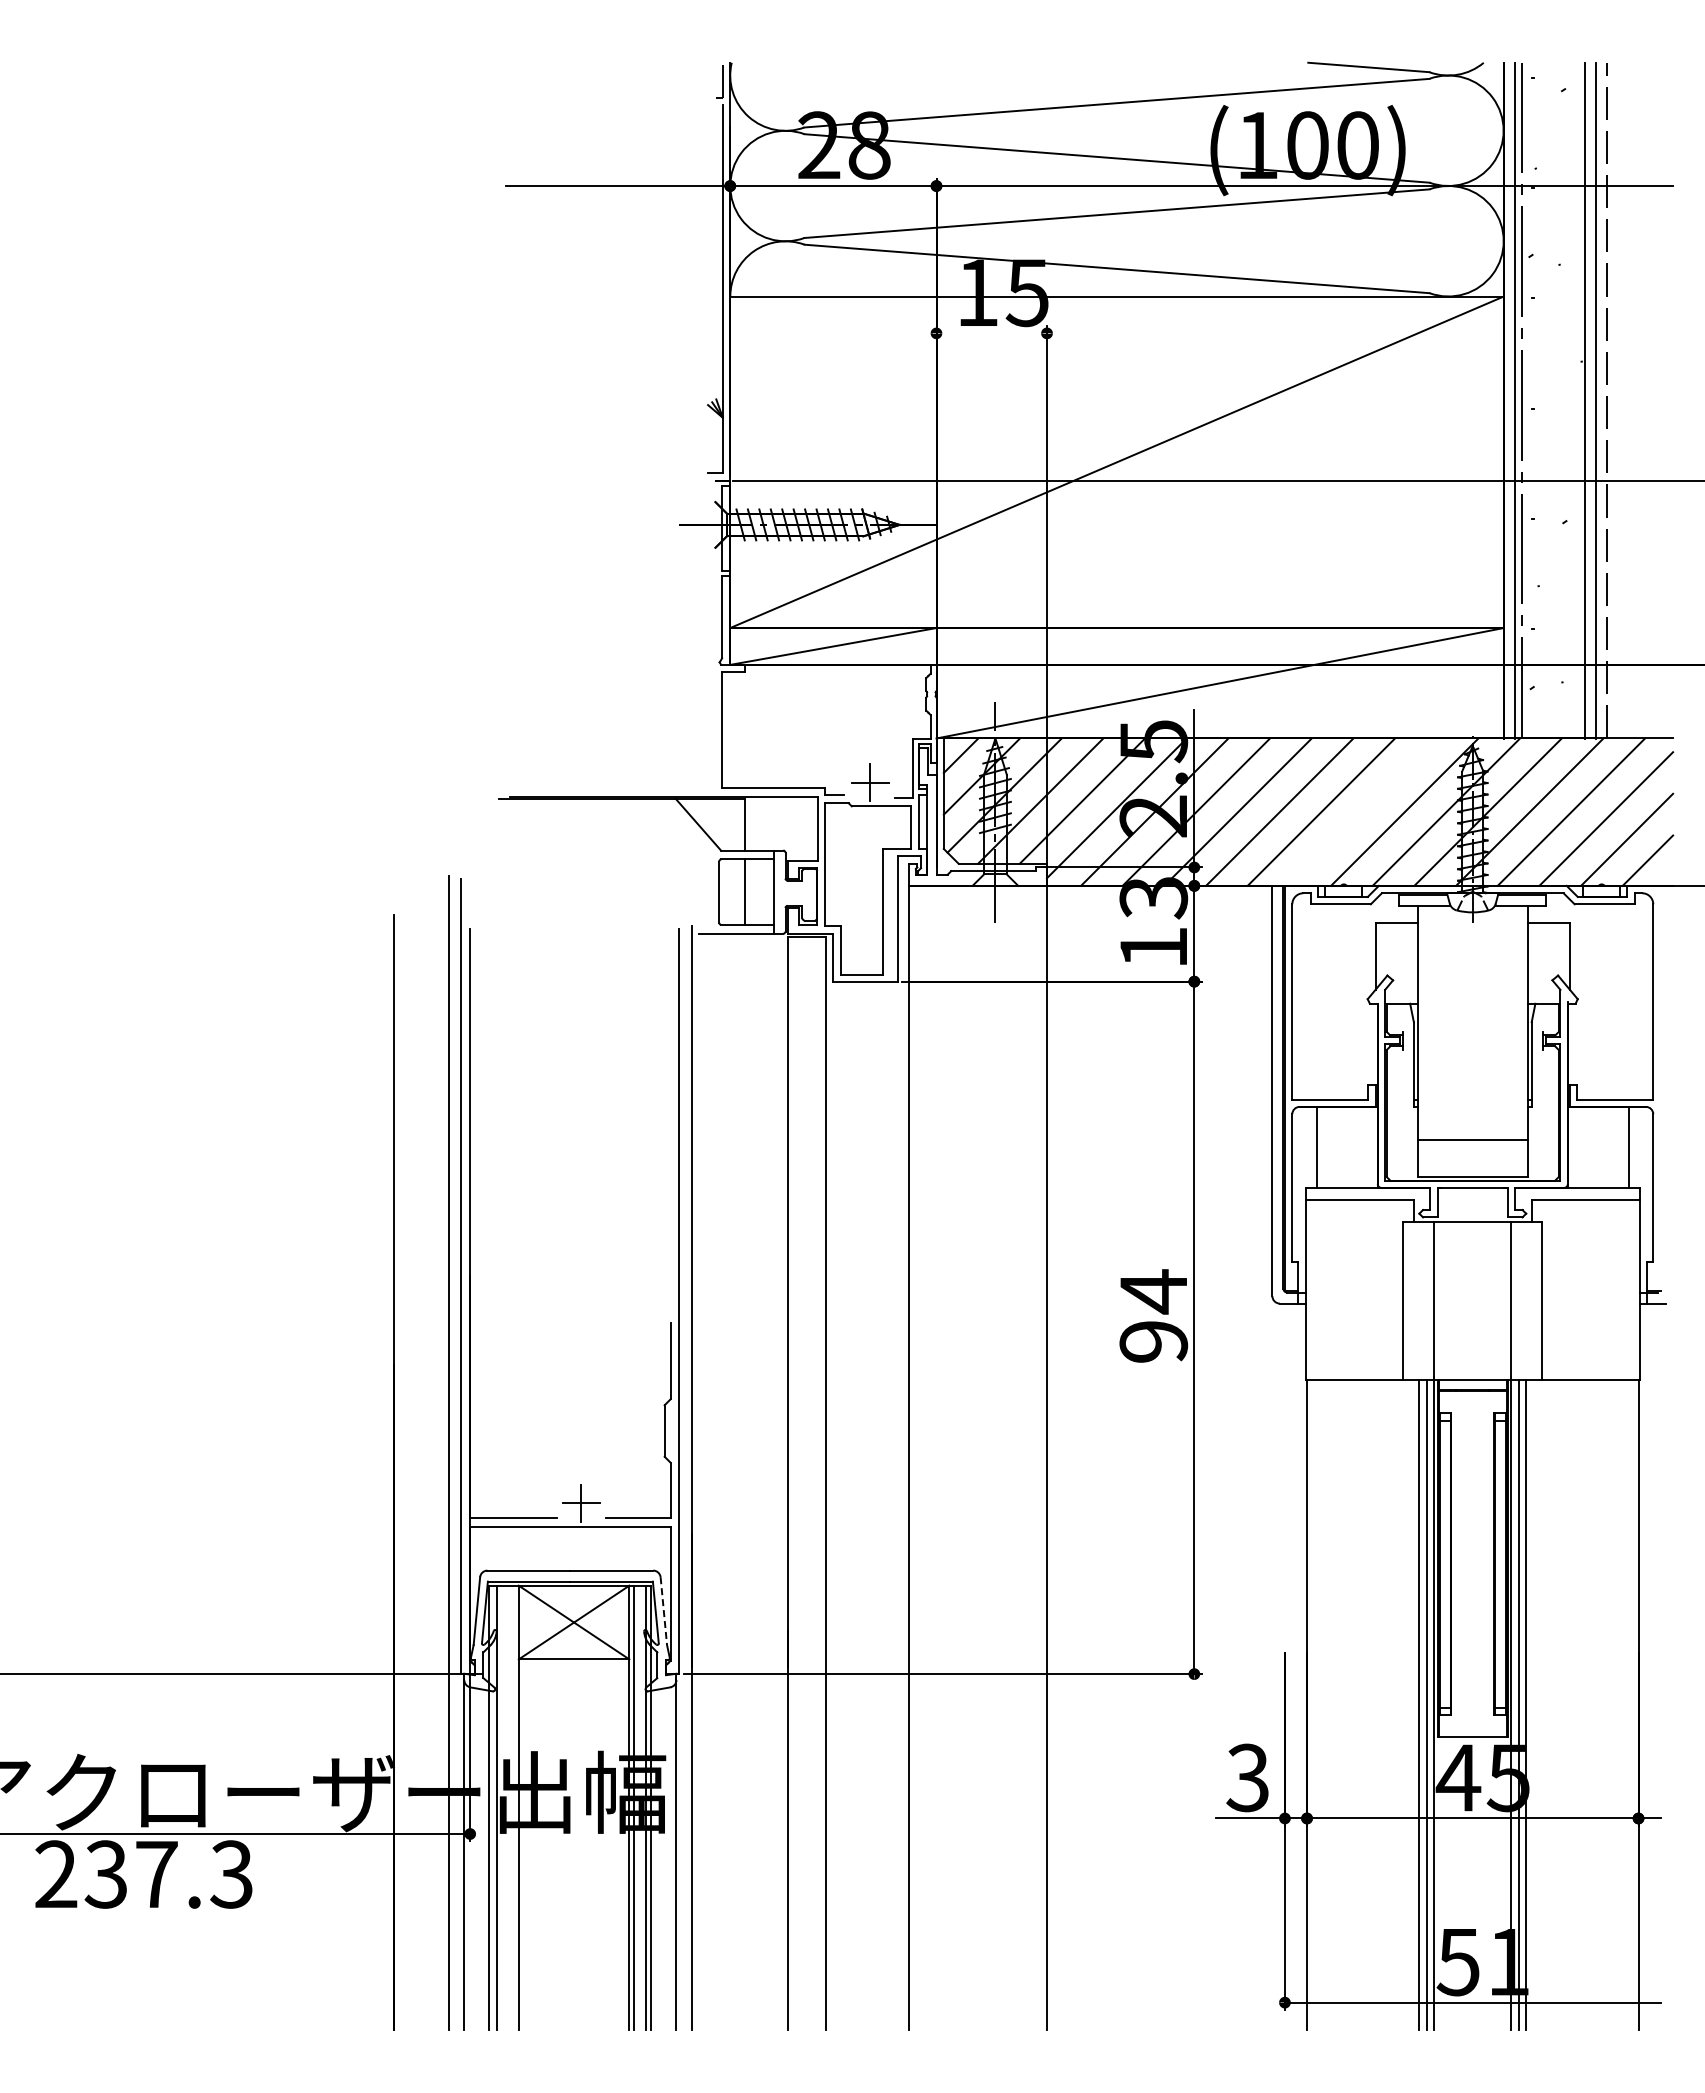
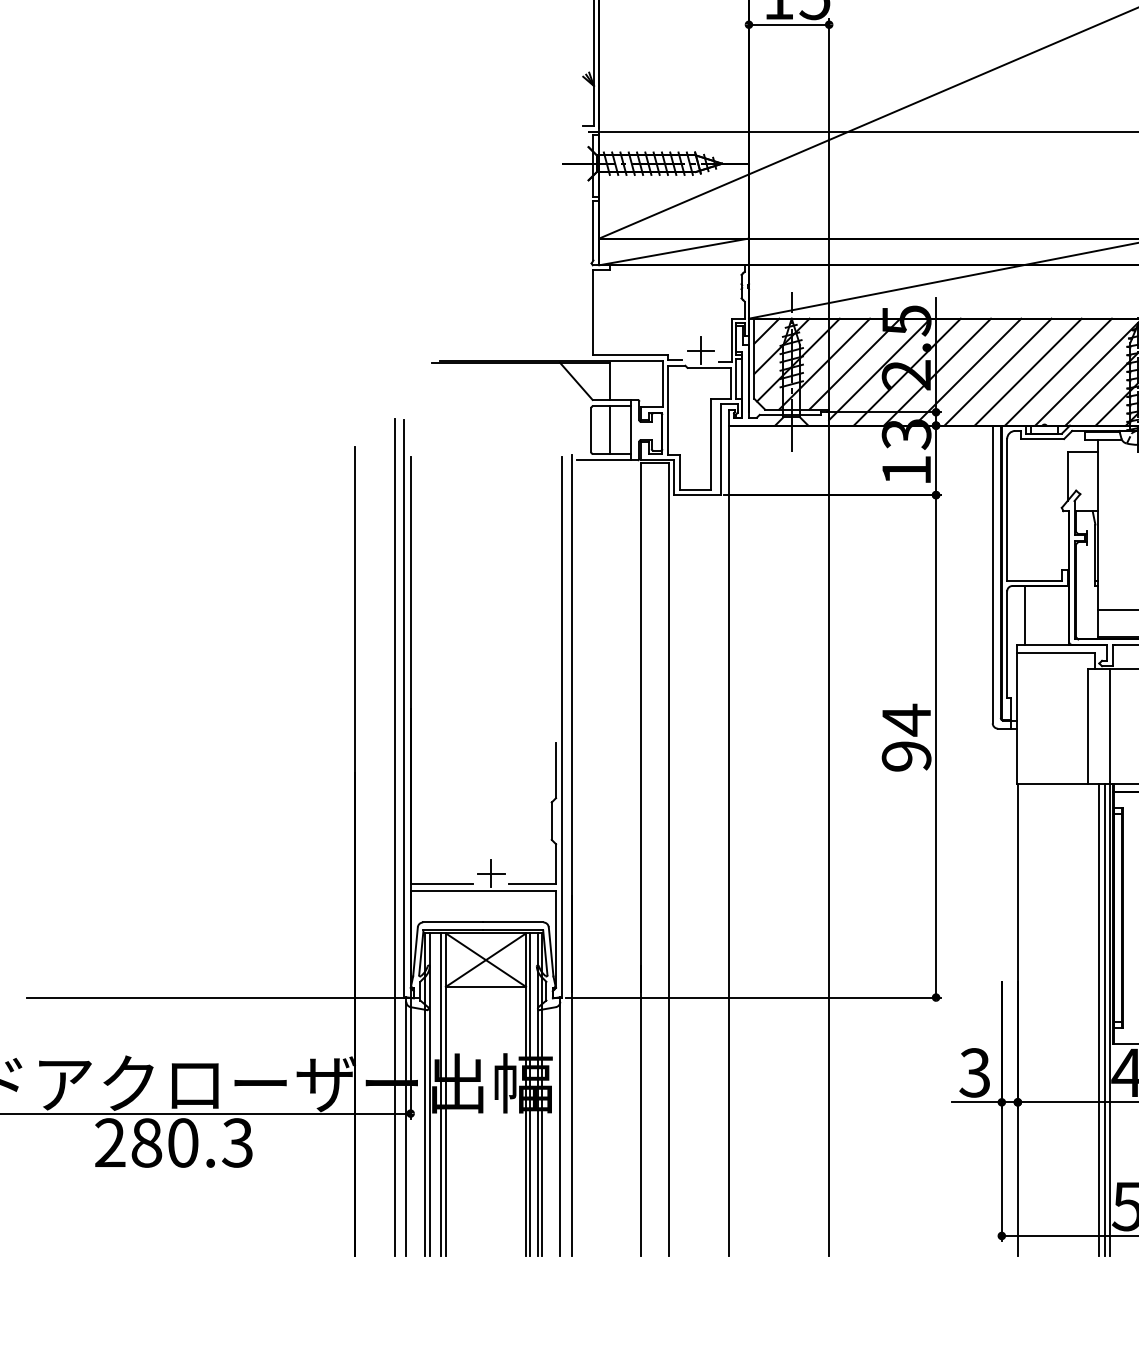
line: (991, 333) -> (788, 24), added
line: (1362, 811) -> (1058, 371), added
line: (663, 1611) -> (550, 952), dashed -> solid
line: (511, 1807) -> (440, 1094), added
text: (130, 1874) -> (164, 1142), 237.3 -> 280.3

